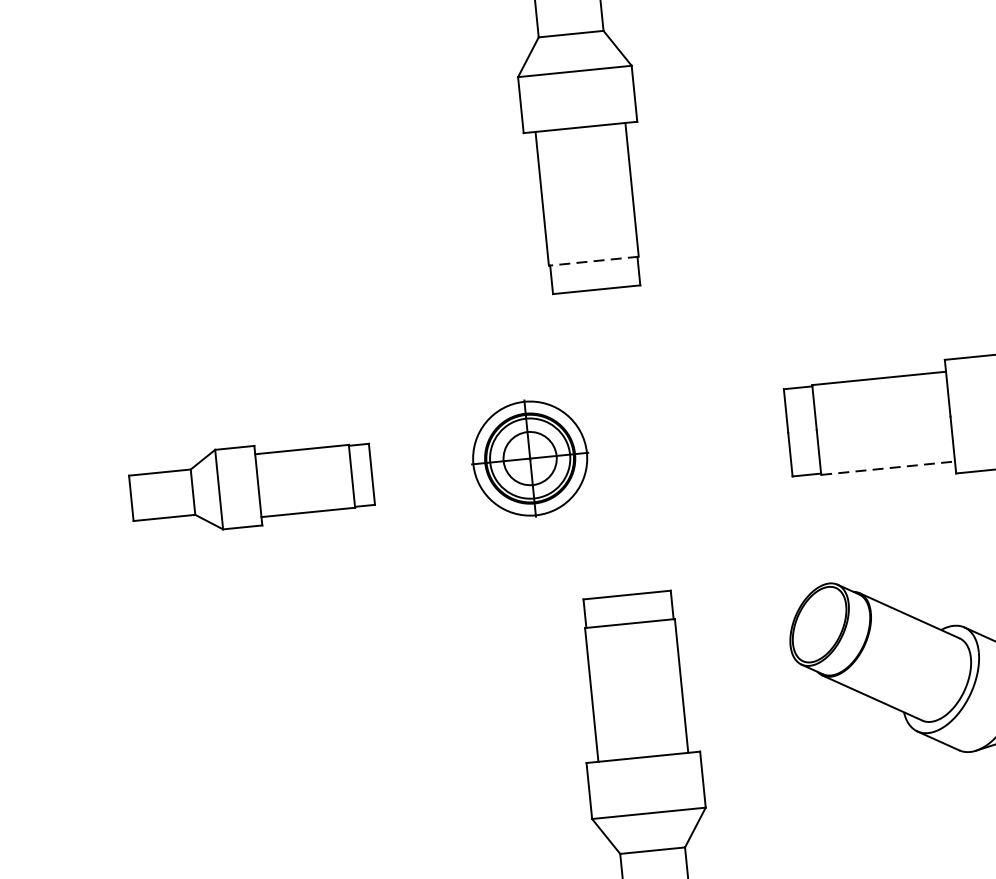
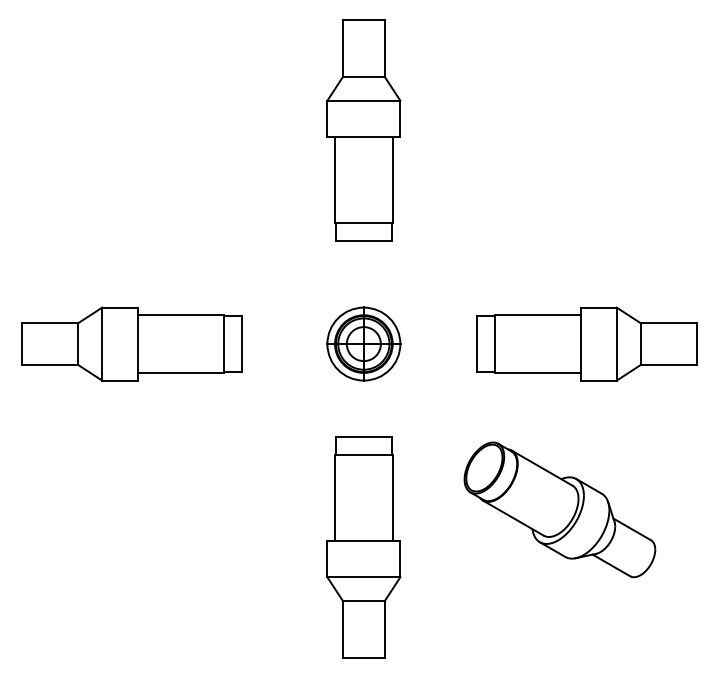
line: (593, 261) -> (363, 222), dashed -> solid
part: (529, 457) -> (363, 343), moved
line: (887, 467) -> (537, 372), dashed -> solid
part: (250, 485) -> (131, 343), size x1.43

